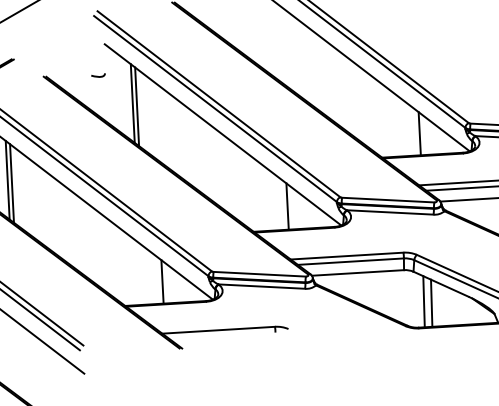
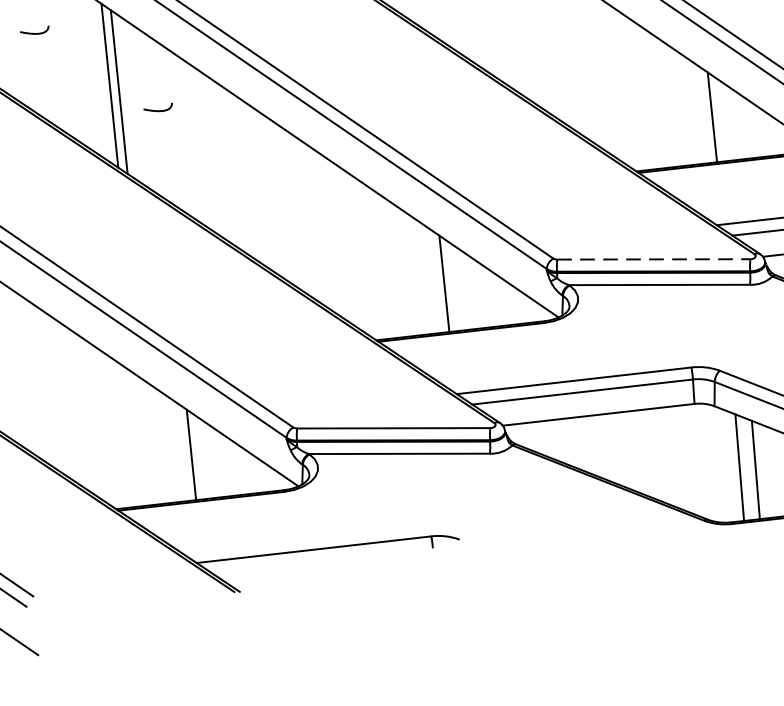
curve: (154, 115) -> (156, 108), added
line: (388, 200) -> (654, 260), solid -> dashed

